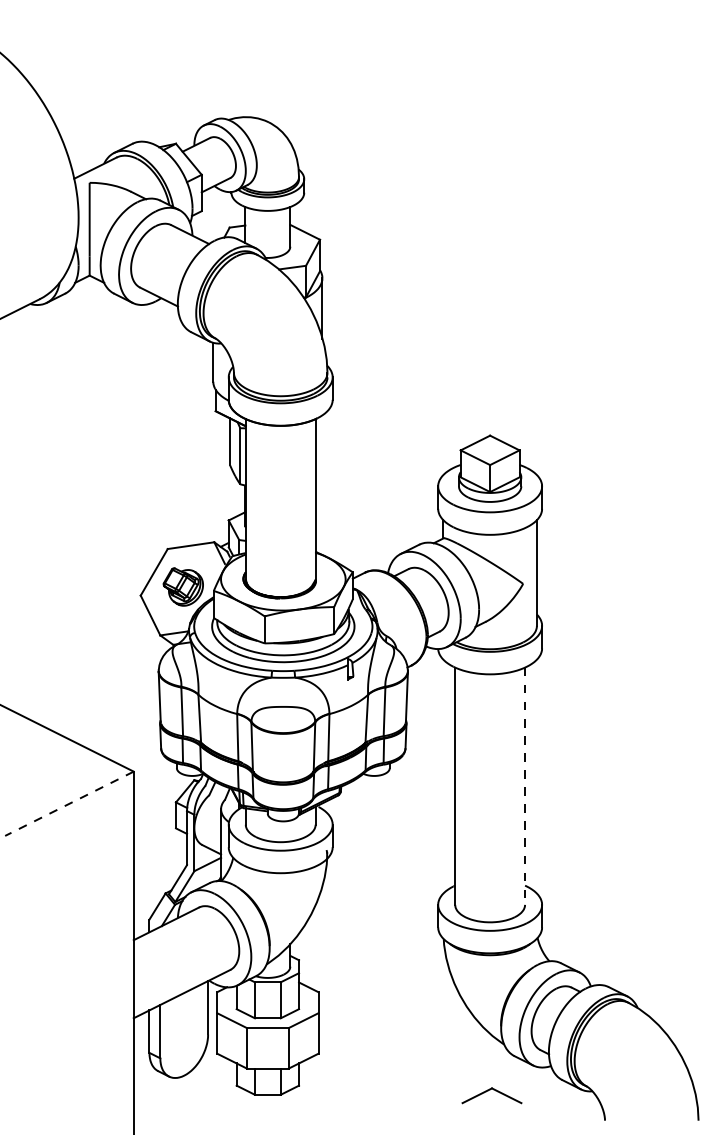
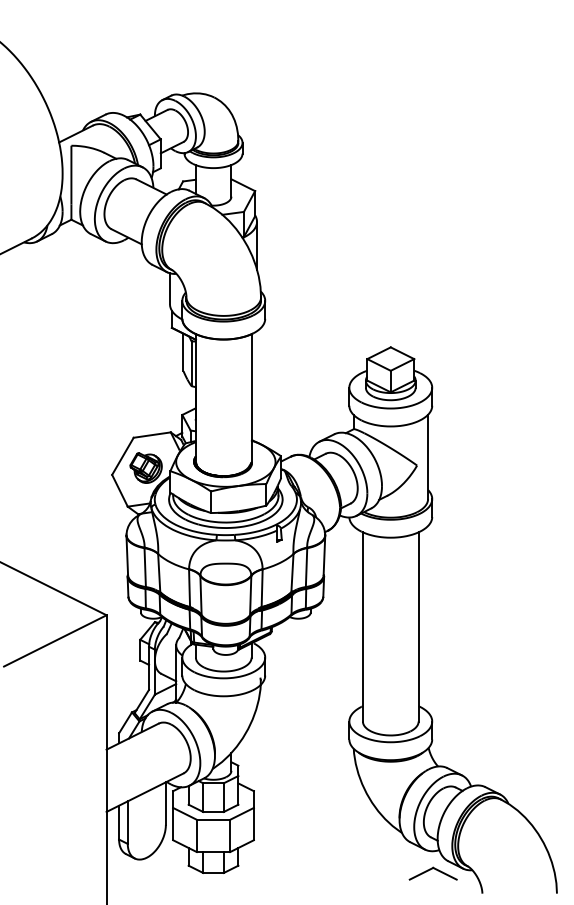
line: (524, 785) -> (418, 626), dashed -> solid
line: (68, 804) -> (54, 641), dashed -> solid
part: (491, 1095) -> (432, 873), moved

